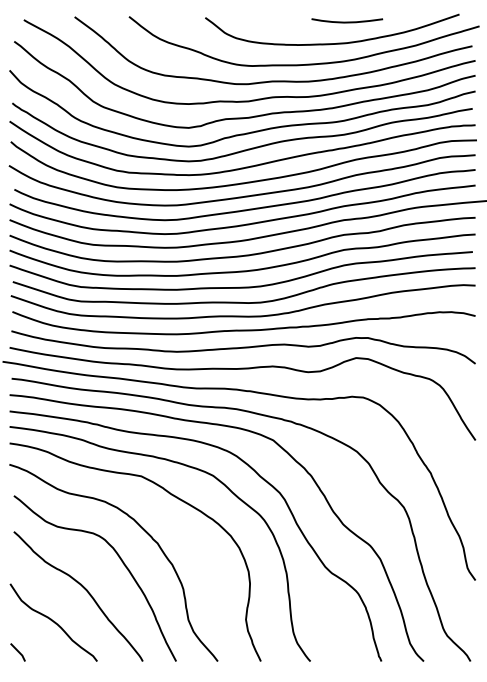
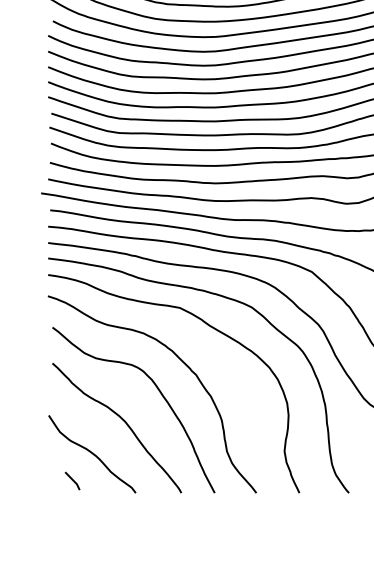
line: (17, 651) -> (72, 480), moved

